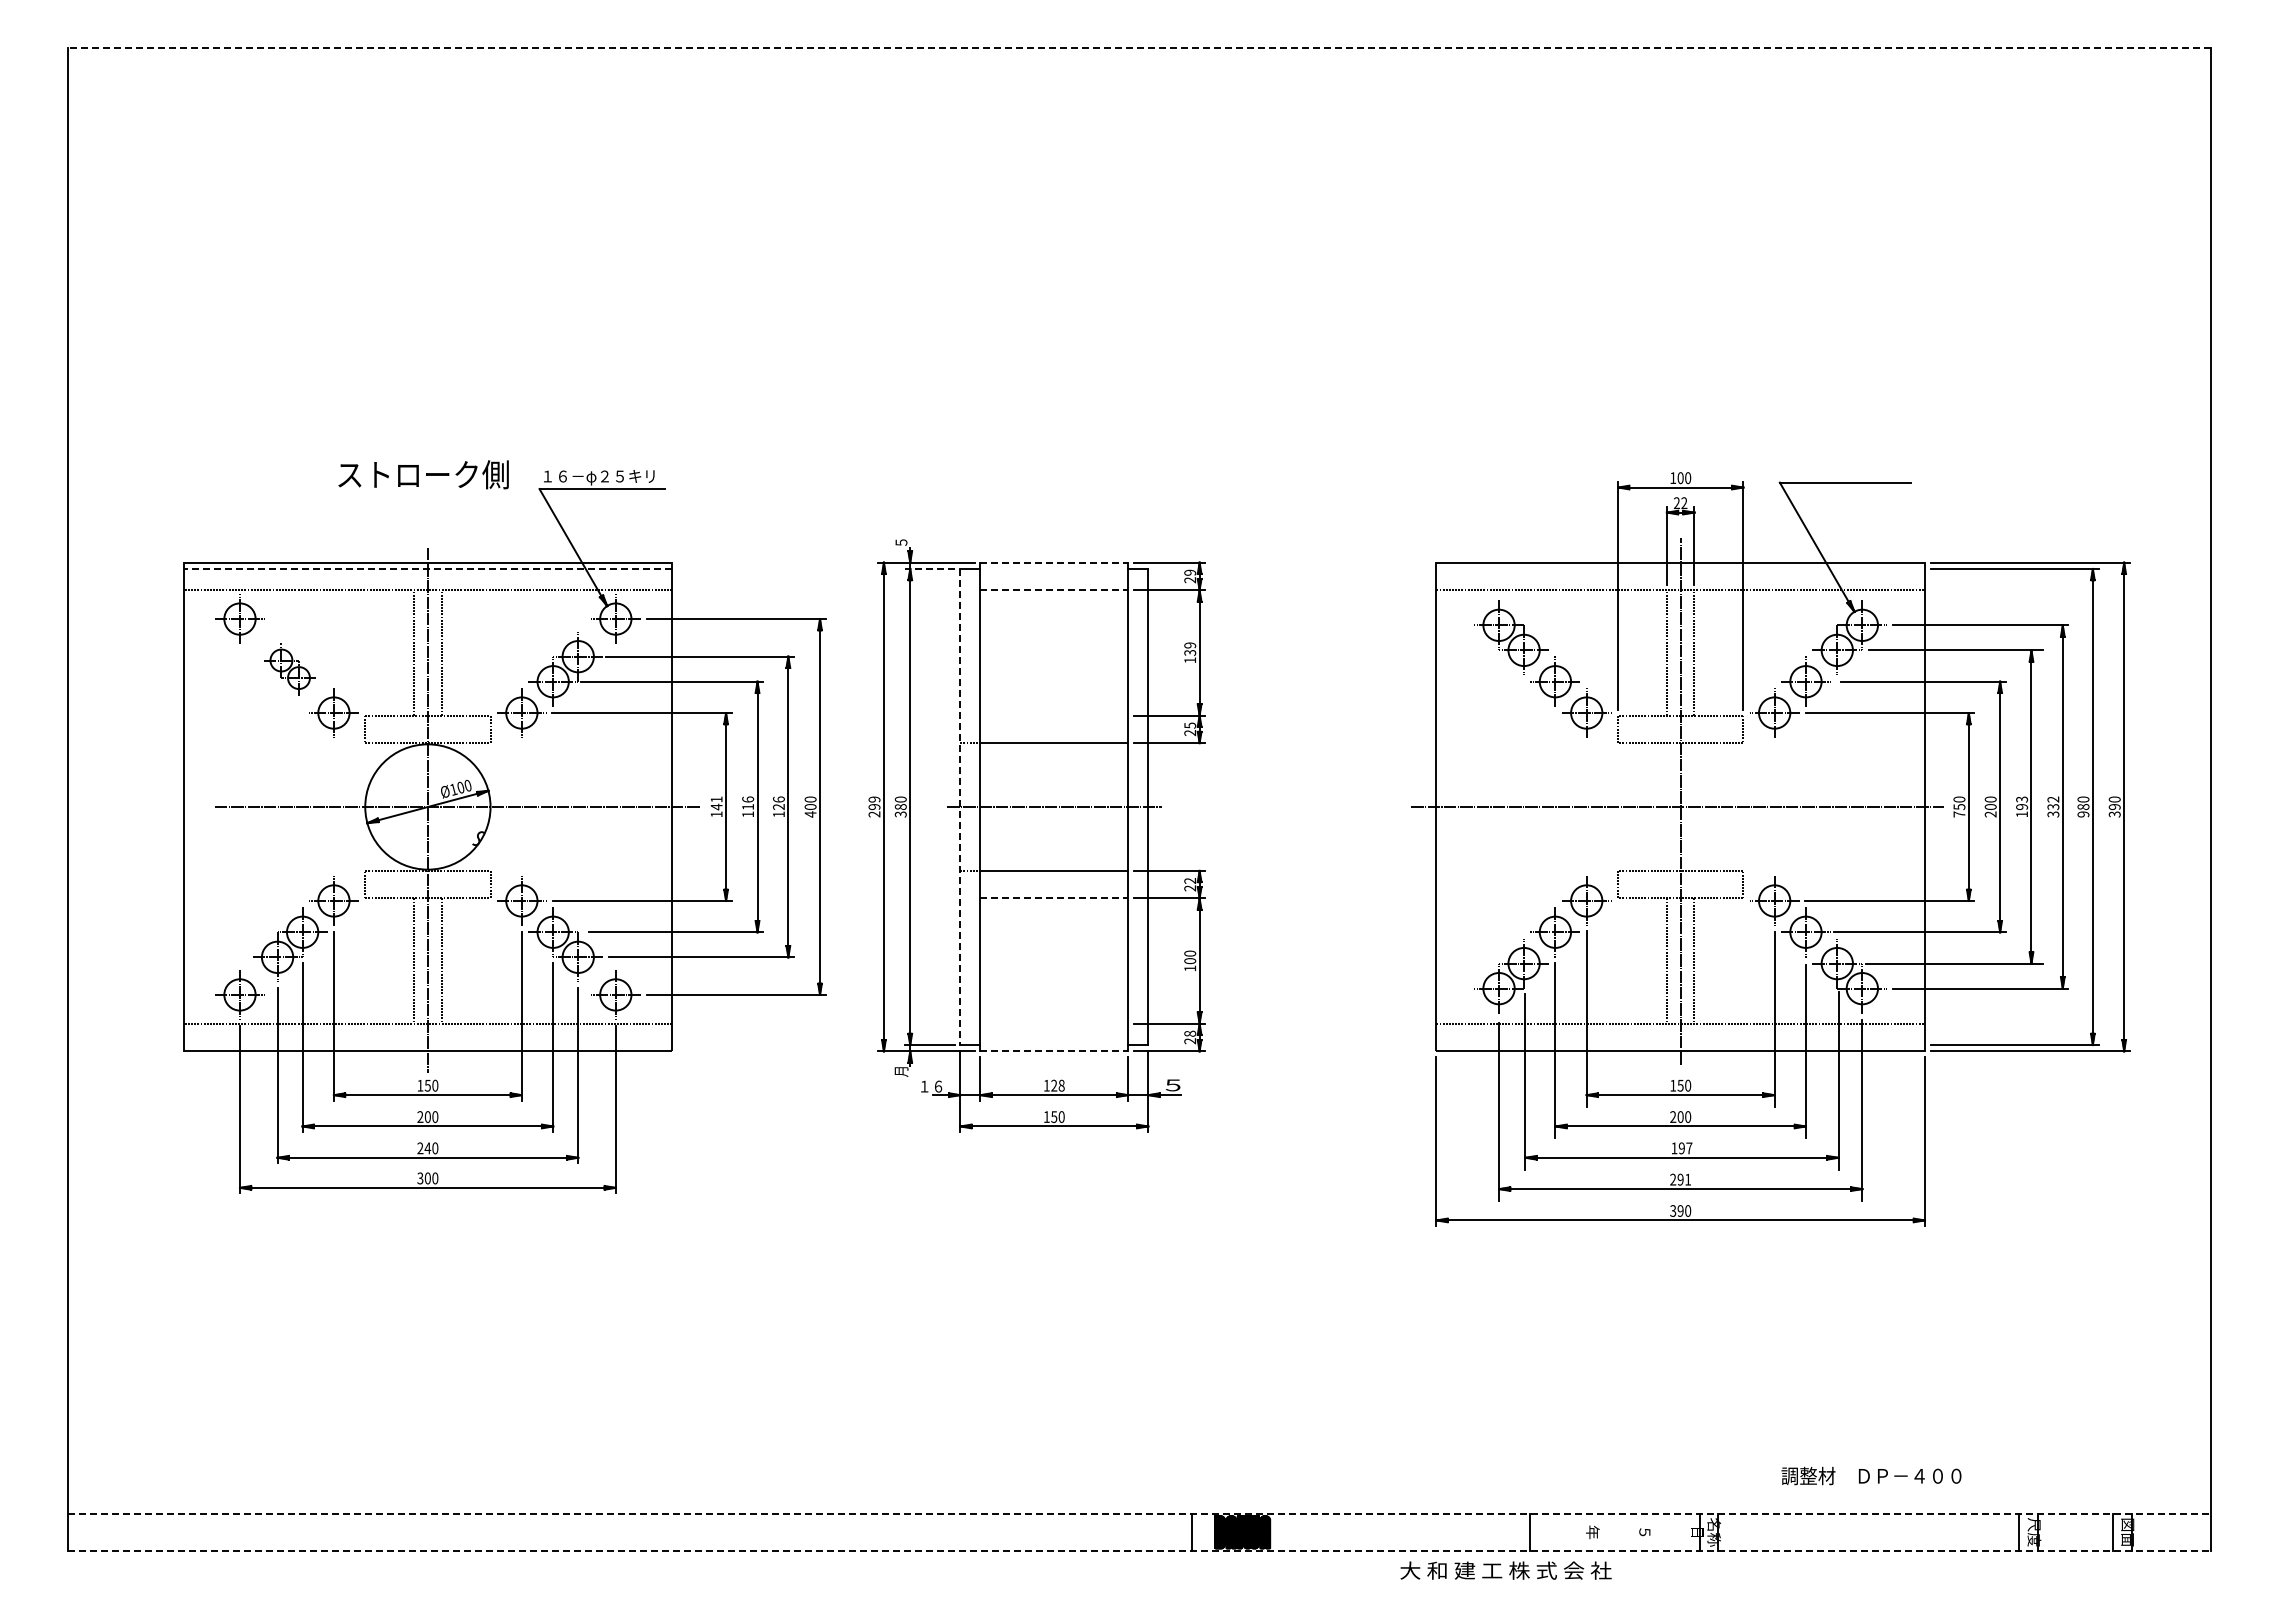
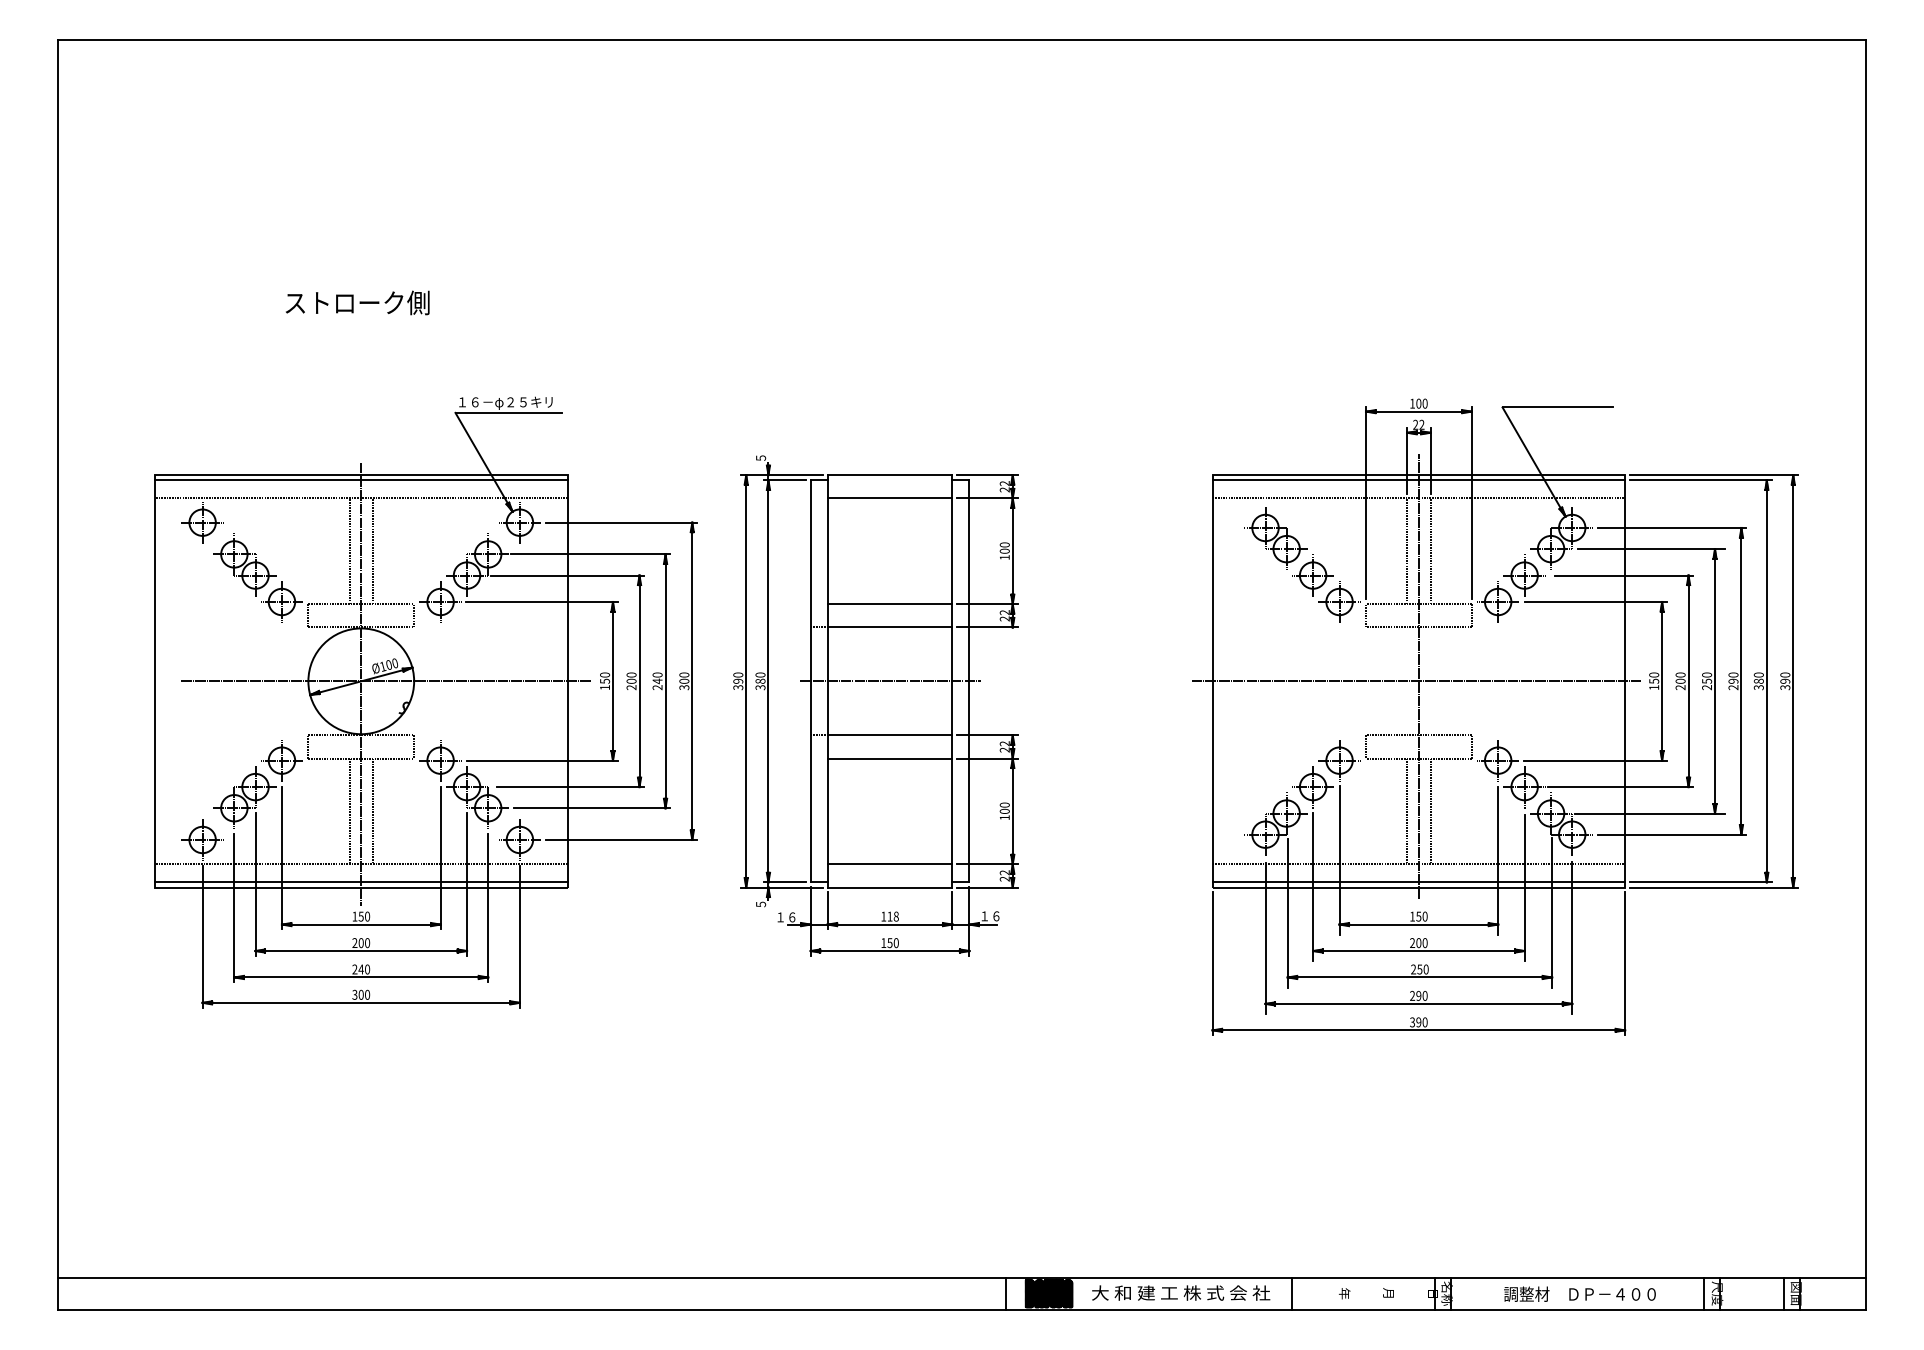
line: (1139, 47) -> (962, 40), dashed -> solid
text: (423, 474) -> (357, 302), moved
line: (1054, 562) -> (890, 474), dashed -> solid
line: (427, 568) -> (360, 479), dashed -> solid
line: (929, 568) -> (784, 479), dashed -> solid
line: (1680, 568) -> (1418, 479), added
text: (1190, 572) -> (1005, 483), 29 -> 22
line: (1054, 590) -> (890, 498), dashed -> solid
text: (1190, 648) -> (1005, 547), 139 -> 100
part: (290, 669) -> (245, 565), size x1.43
line: (1054, 715) -> (890, 604), added
text: (1190, 725) -> (1005, 612), 25 -> 22
text: (716, 803) -> (604, 678), 141 -> 150
text: (748, 806) -> (631, 680), 116 -> 200
text: (778, 806) -> (657, 680), 126 -> 240
text: (874, 806) -> (738, 680), 299 -> 390
text: (2021, 806) -> (1706, 680), 193 -> 250
text: (2053, 806) -> (1733, 680), 332 -> 290
line: (960, 807) -> (810, 681), dashed -> solid
text: (810, 814) -> (684, 687), 400 -> 300
text: (1959, 814) -> (1654, 687), 750 -> 150
text: (2083, 814) -> (1758, 687), 980 -> 380
line: (1054, 898) -> (890, 758), dashed -> solid
line: (1054, 1023) -> (890, 864), added
text: (1190, 1033) -> (1005, 872), 28 -> 22
line: (427, 1045) -> (360, 882), added
line: (1680, 1045) -> (1418, 882), added
line: (1054, 1051) -> (890, 887), dashed -> solid
text: (901, 1071) -> (761, 904), 月 -> ５
text: (1054, 1085) -> (890, 916), 128 -> 118
text: (1173, 1085) -> (990, 916), ５ -> １６
text: (1681, 1148) -> (1419, 969), 197 -> 250
text: (1688, 1179) -> (1425, 995), 291 -> 290
text: (1871, 1475) -> (1579, 1293), moved
line: (1139, 1513) -> (962, 1277), dashed -> solid
text: (1644, 1531) -> (1388, 1292), ５ -> 月
line: (1139, 1551) -> (962, 1309), dashed -> solid
text: (1505, 1570) -> (1180, 1292), moved

